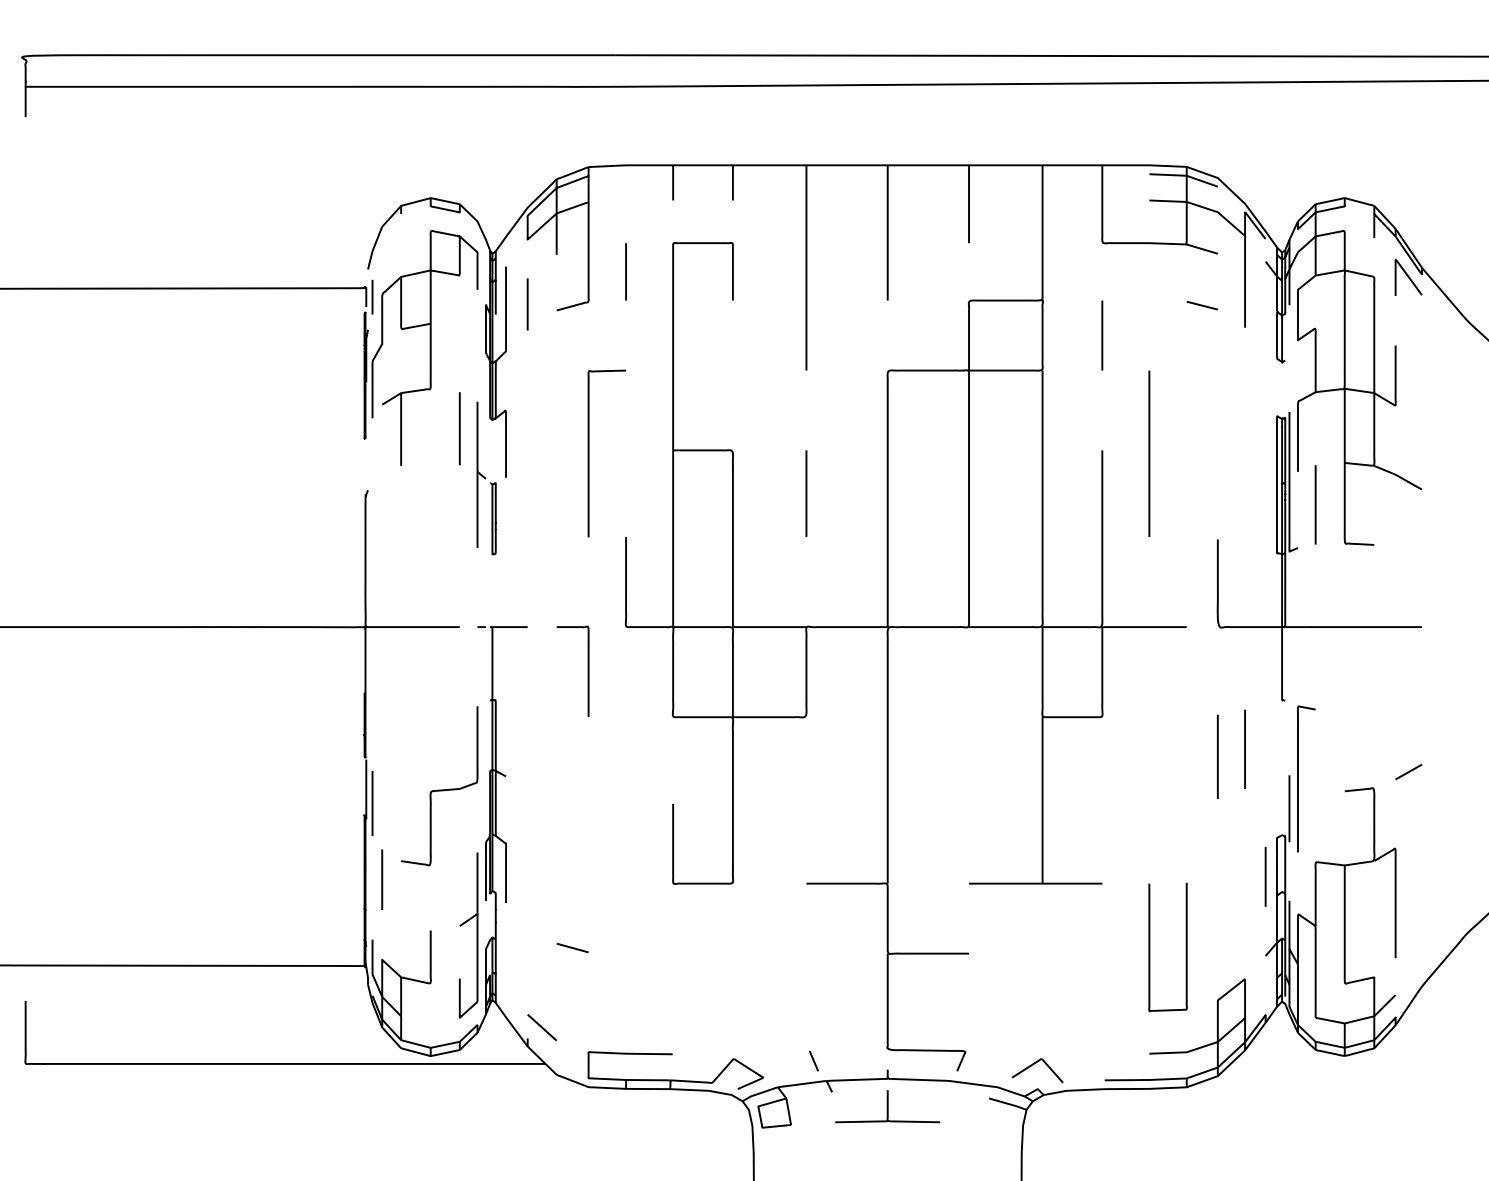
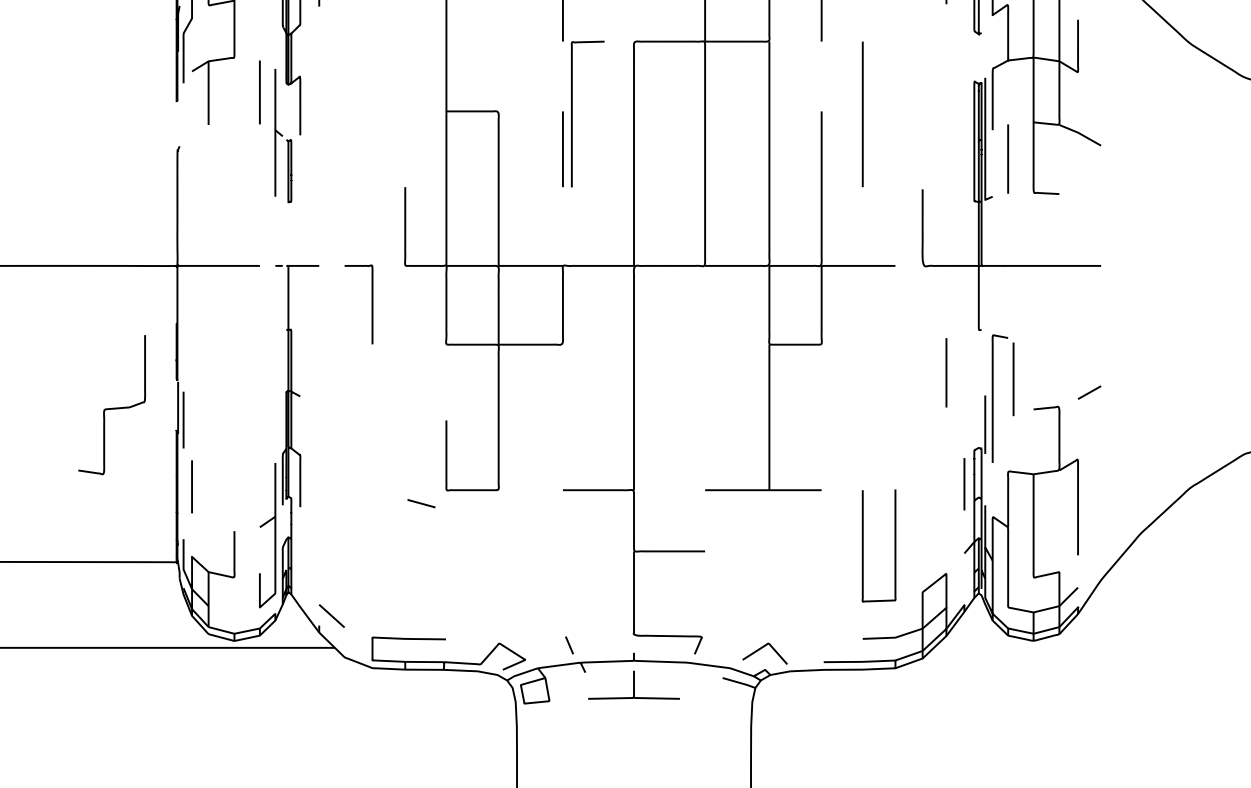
curve: (589, 453) -> (572, 114), moved
line: (1217, 756) -> (1013, 379), moved
curve: (439, 789) -> (111, 407), moved
line: (572, 948) -> (421, 504), moved

